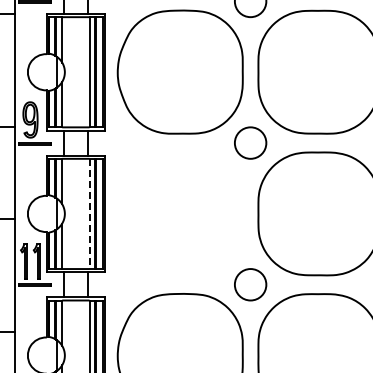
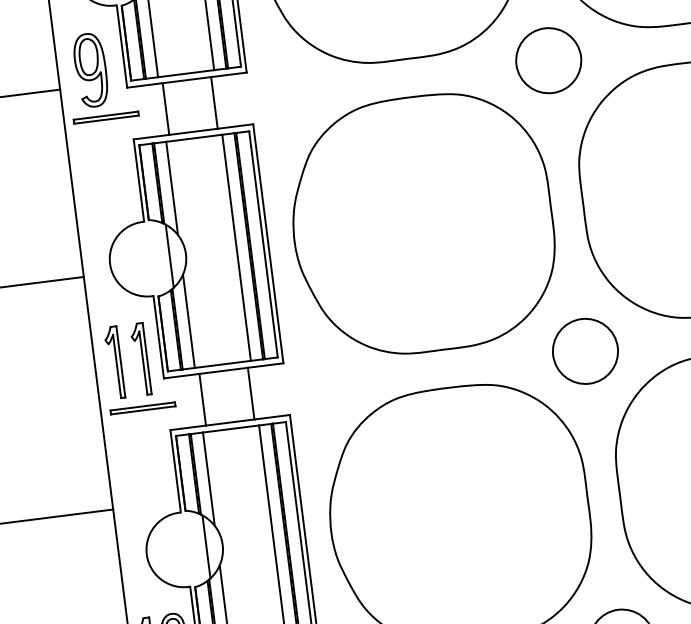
part: (179, 213) -> (421, 223), added
line: (89, 214) -> (236, 248), dashed -> solid

